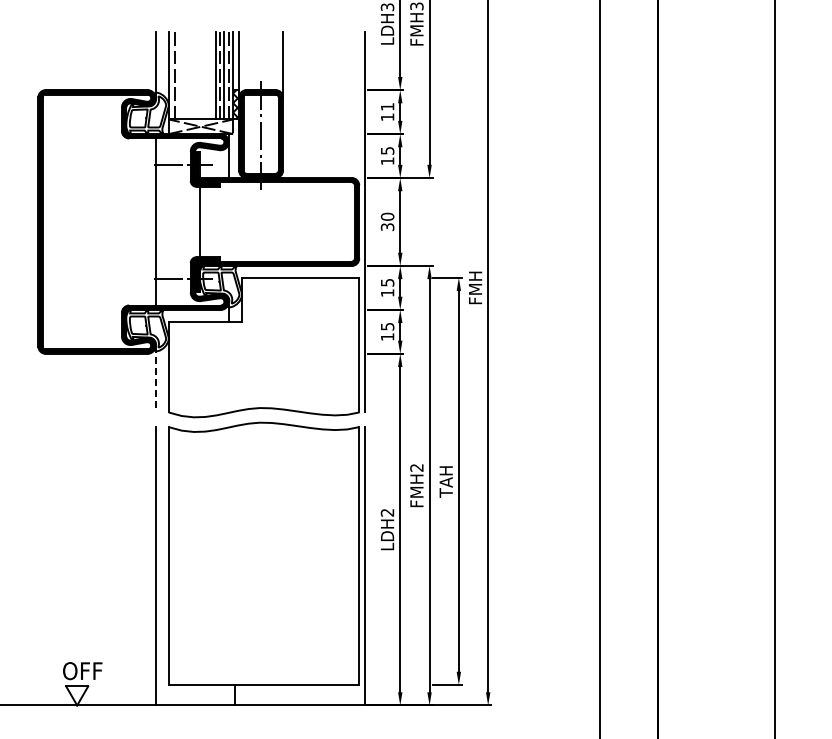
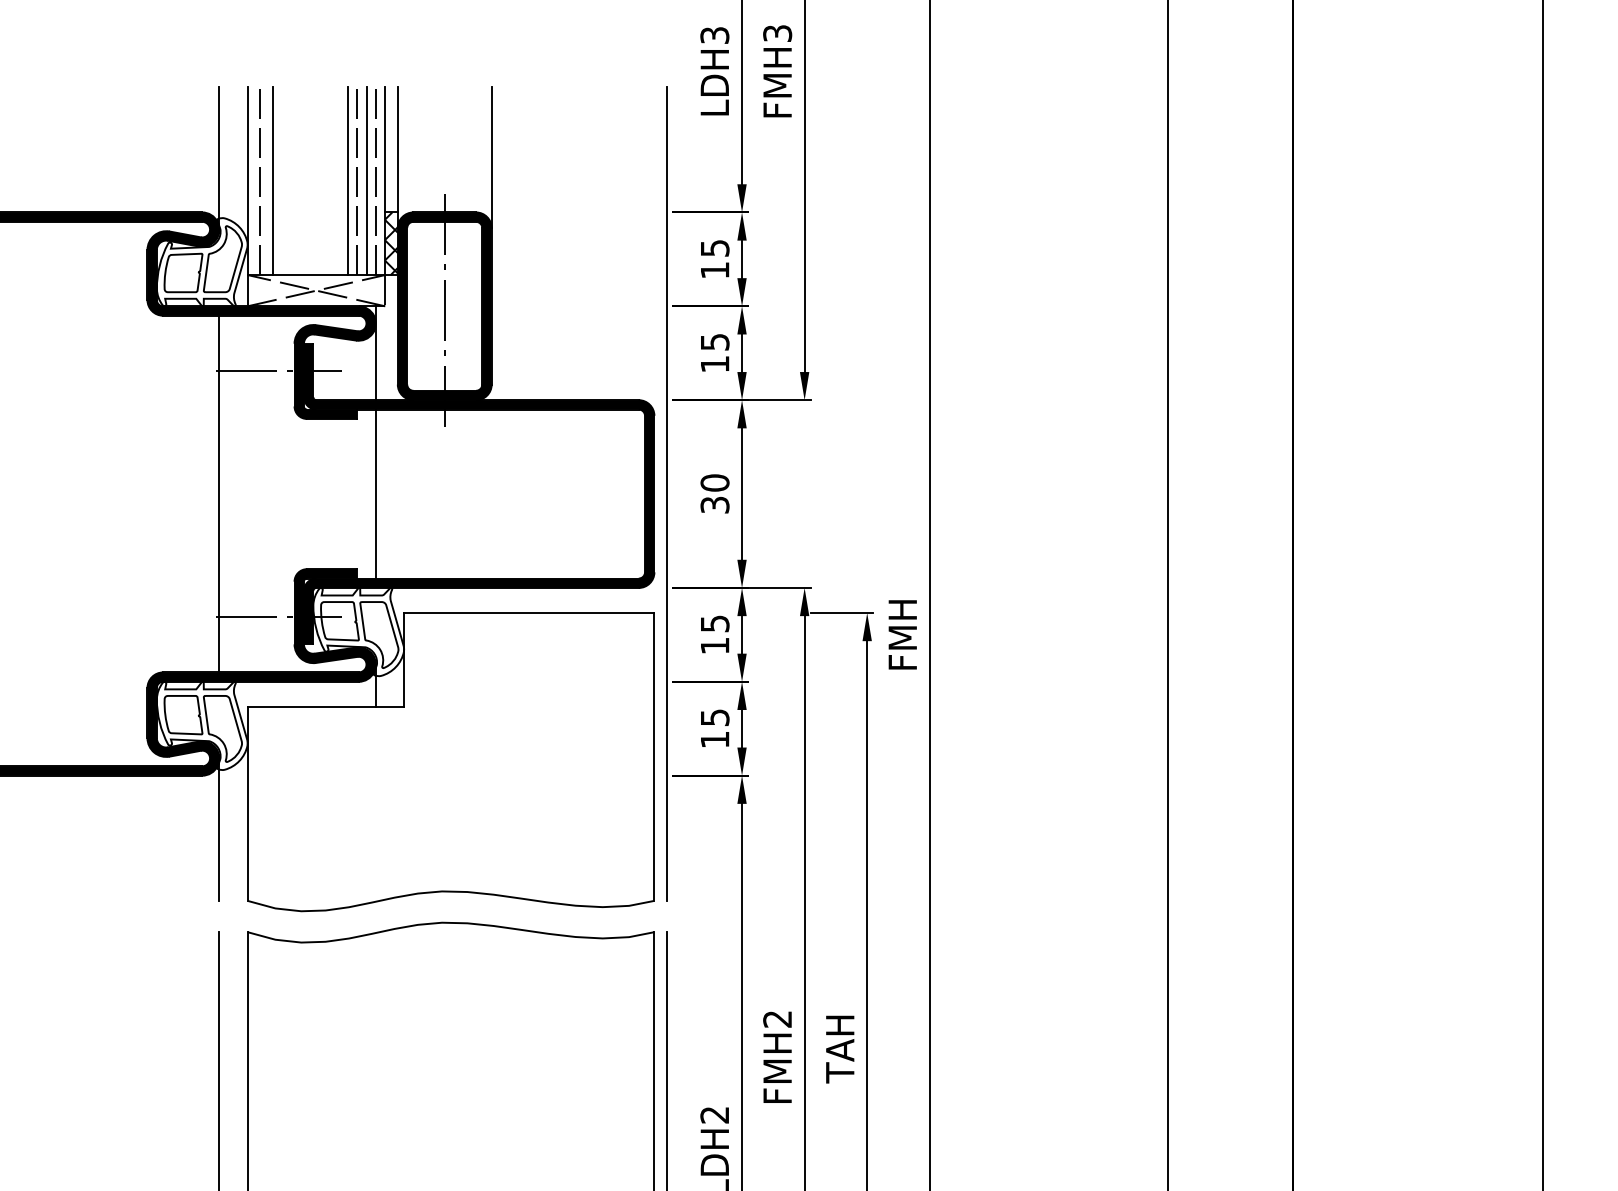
line: (180, 75) -> (272, 181), added
text: (387, 106) -> (714, 247), 11 -> 15
line: (199, 221) -> (375, 493), moved
line: (155, 379) -> (219, 830), dashed -> solid

